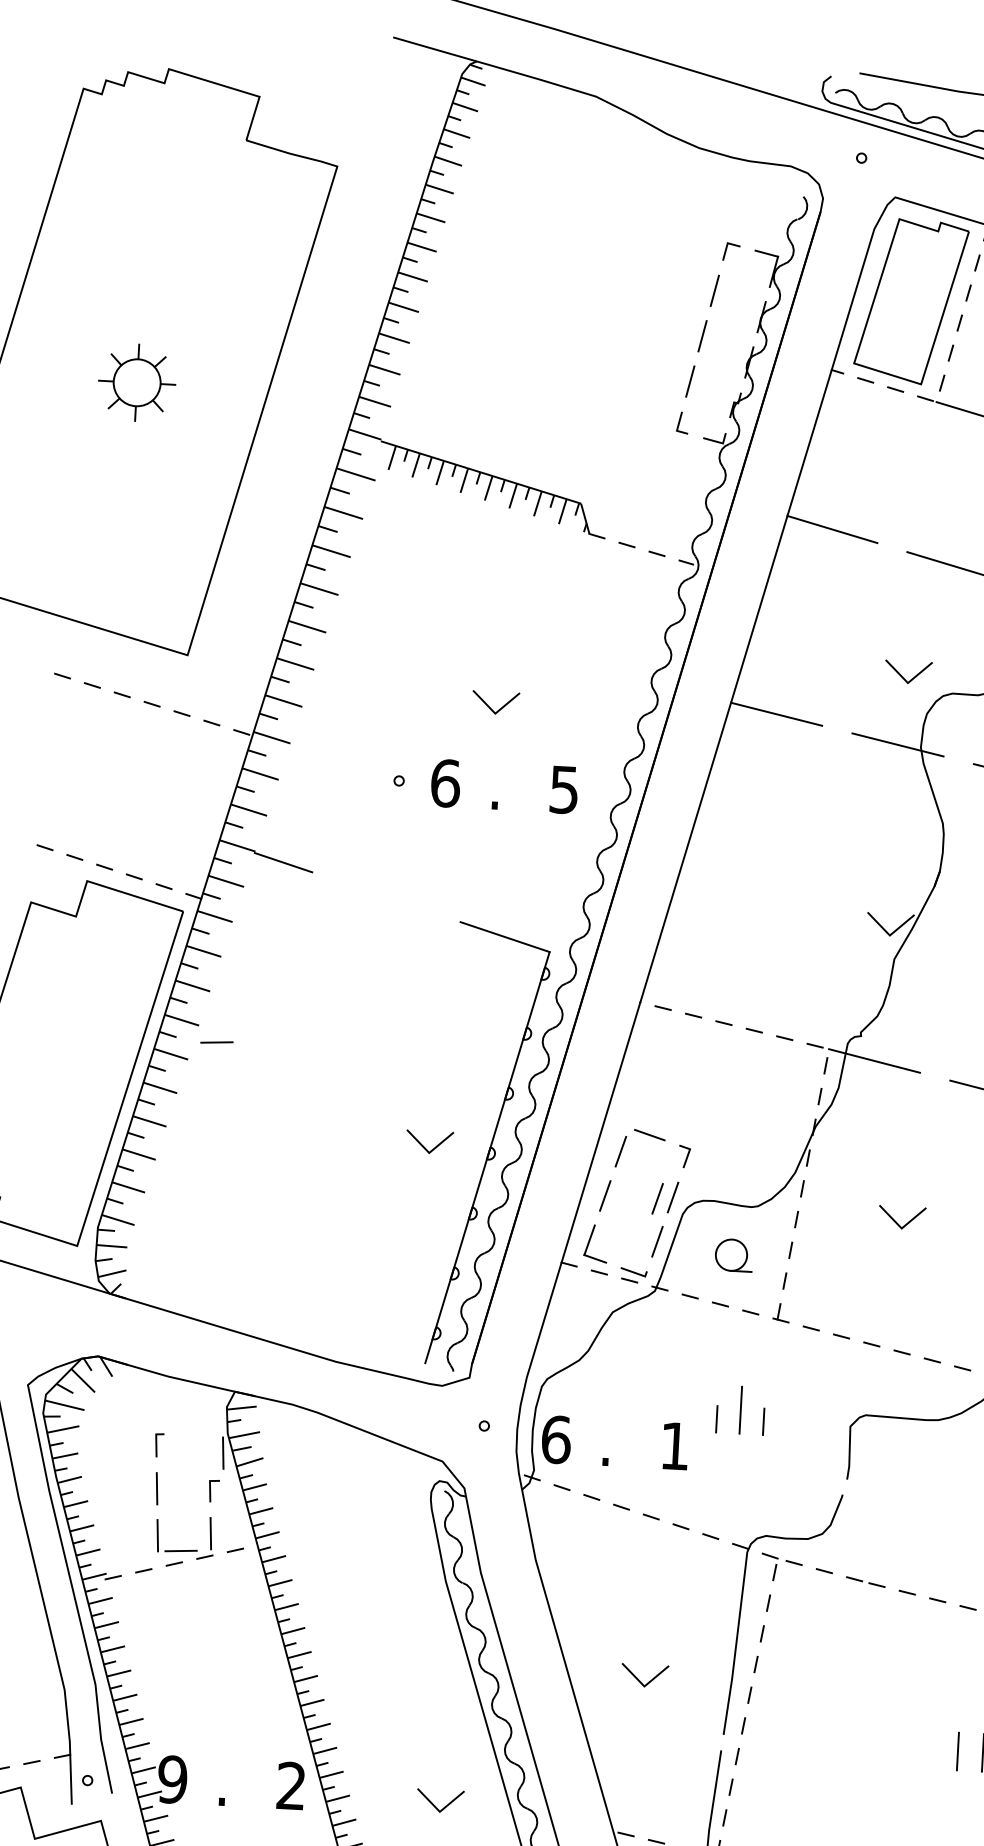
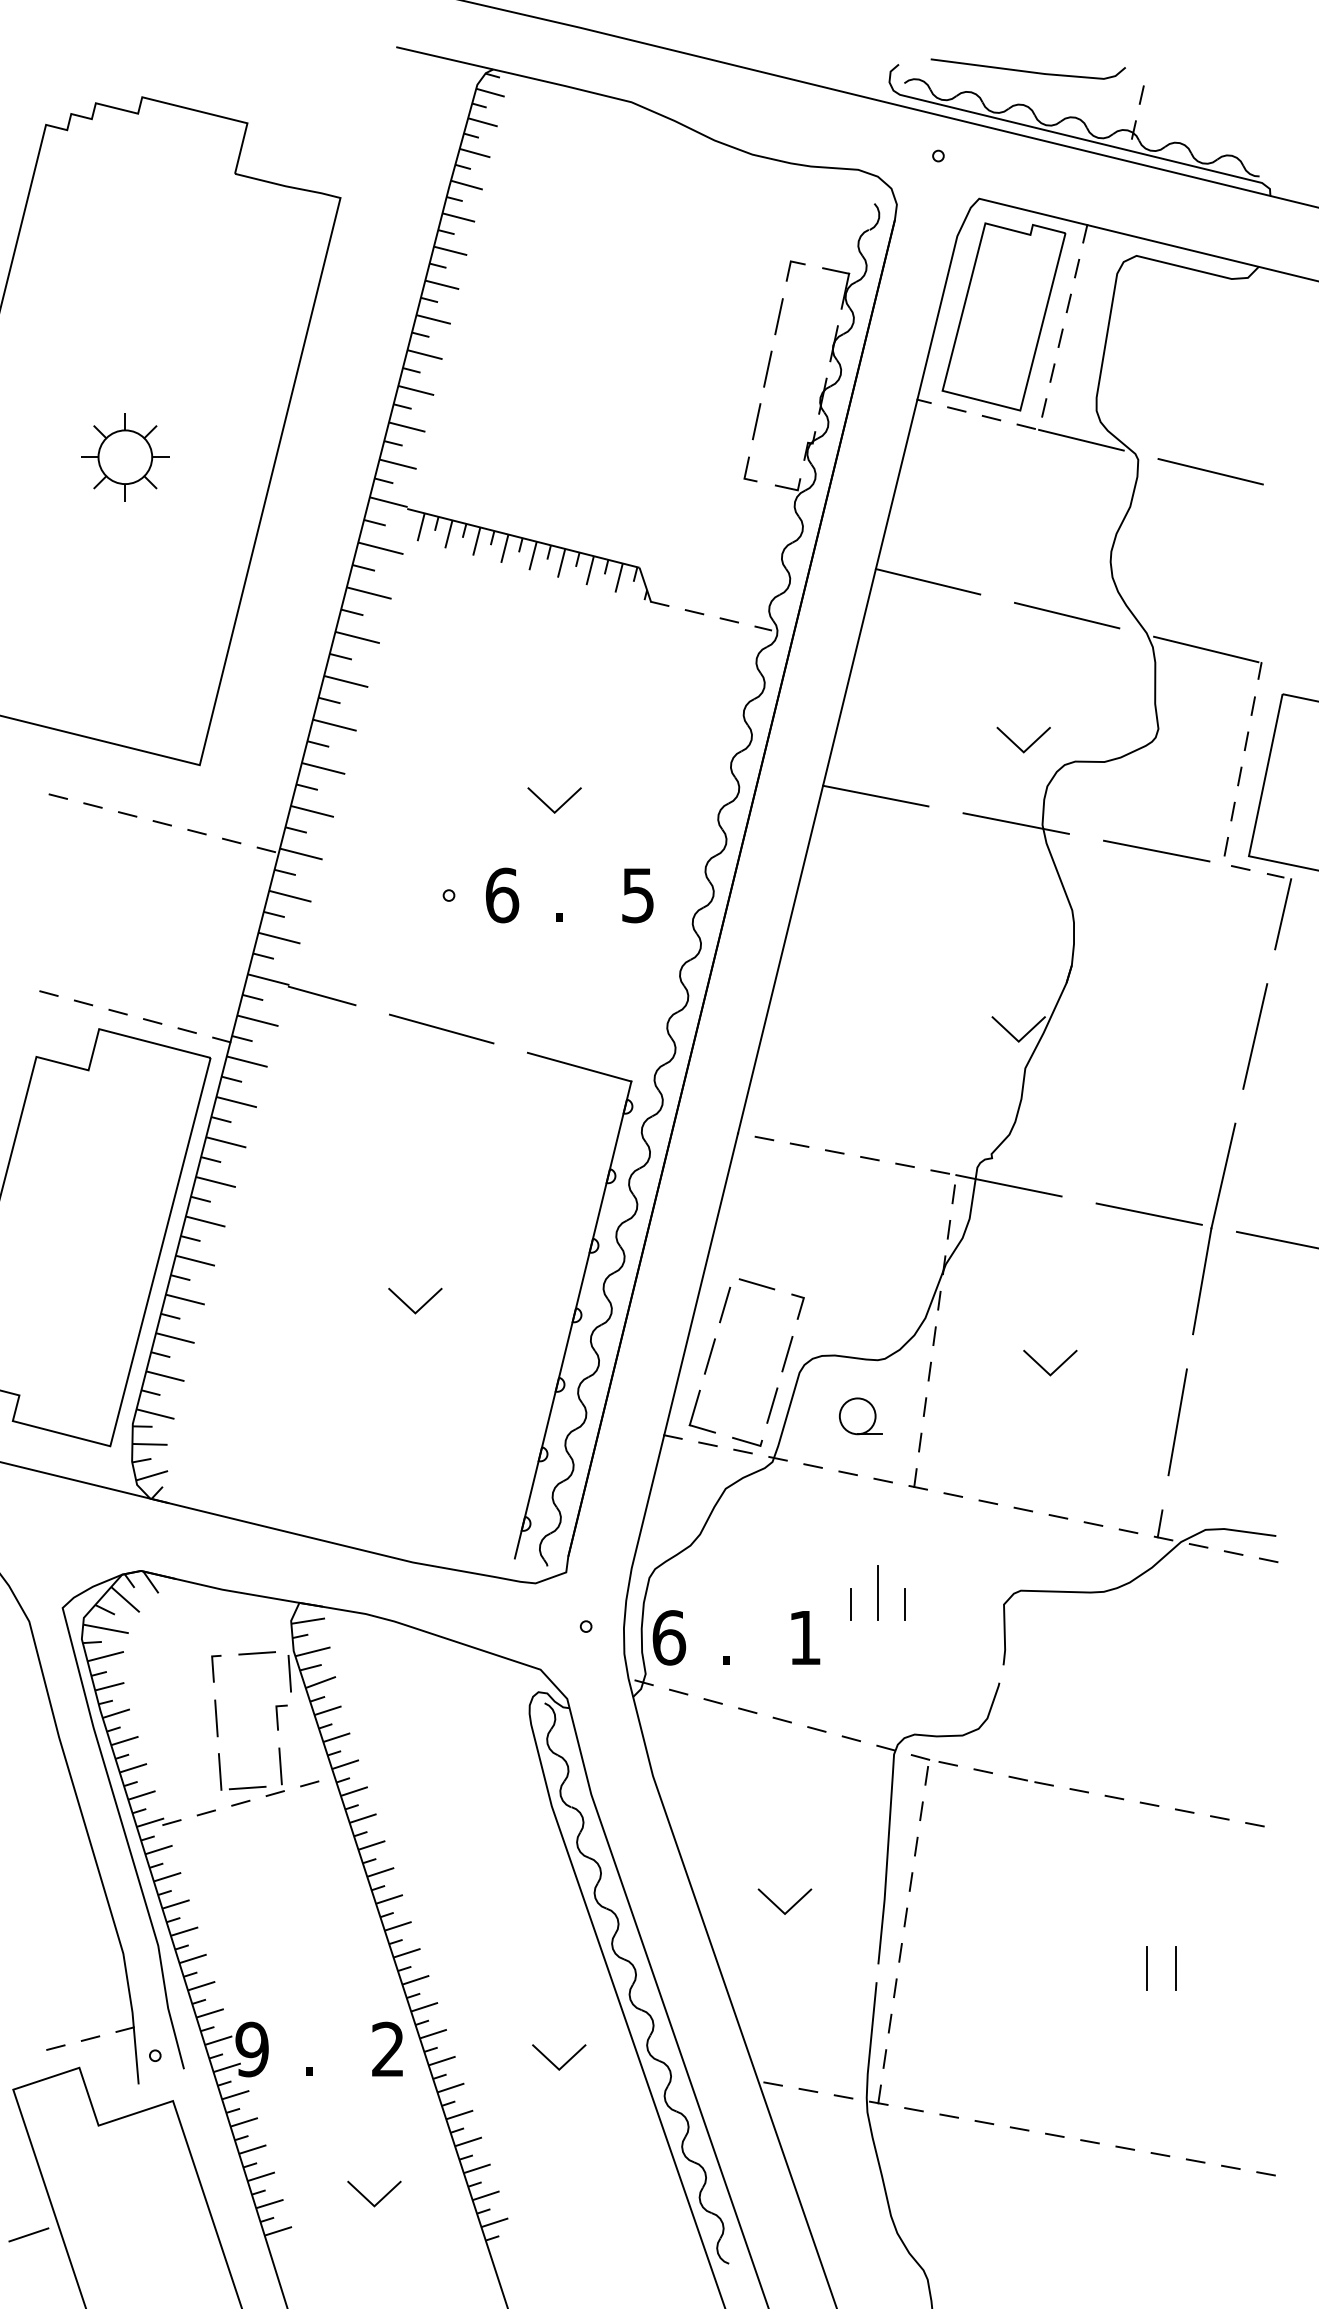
line: (386, 896) -> (441, 1028), added
line: (216, 1042) -> (256, 1653), moved
line: (424, 1146) -> (409, 1306), moved
line: (657, 1198) -> (769, 1356), removed

